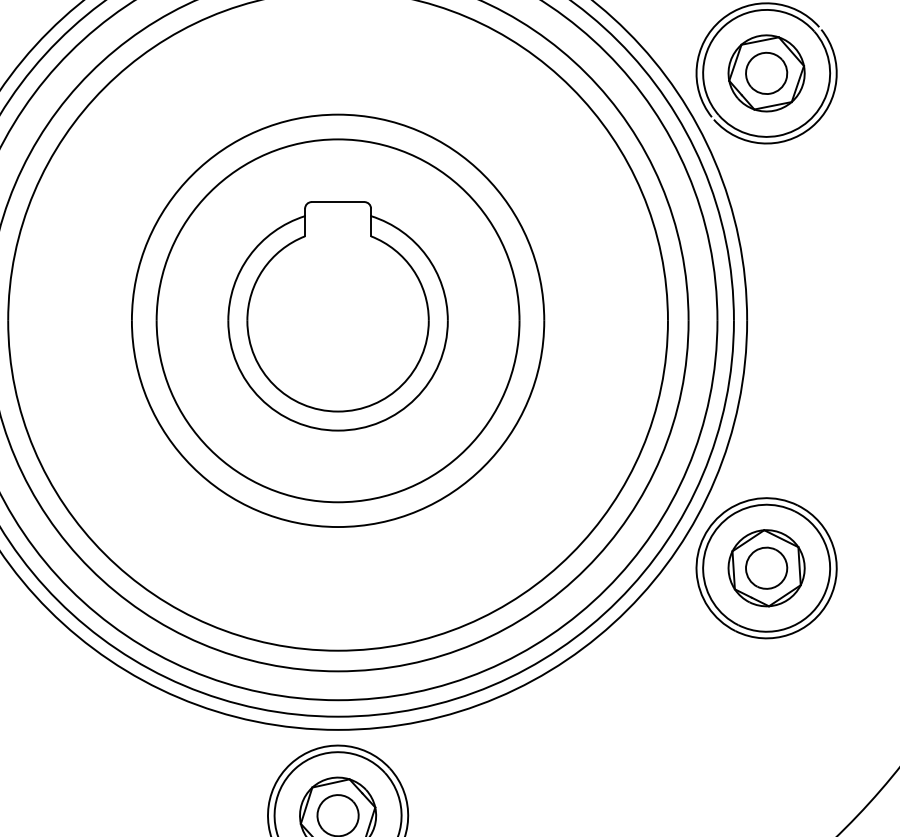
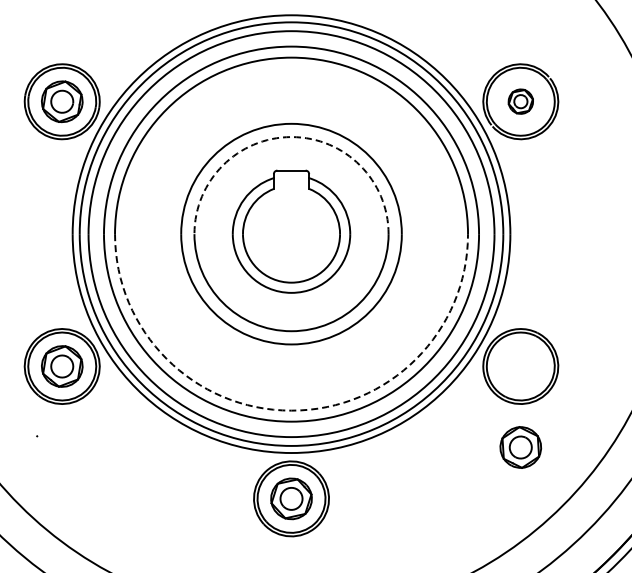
part: (766, 72) -> (520, 101), size x0.6
arc: (338, 140) -> (291, 137), solid -> dashed
part: (766, 568) -> (520, 447), moved
arc: (338, 650) -> (291, 410), solid -> dashed

